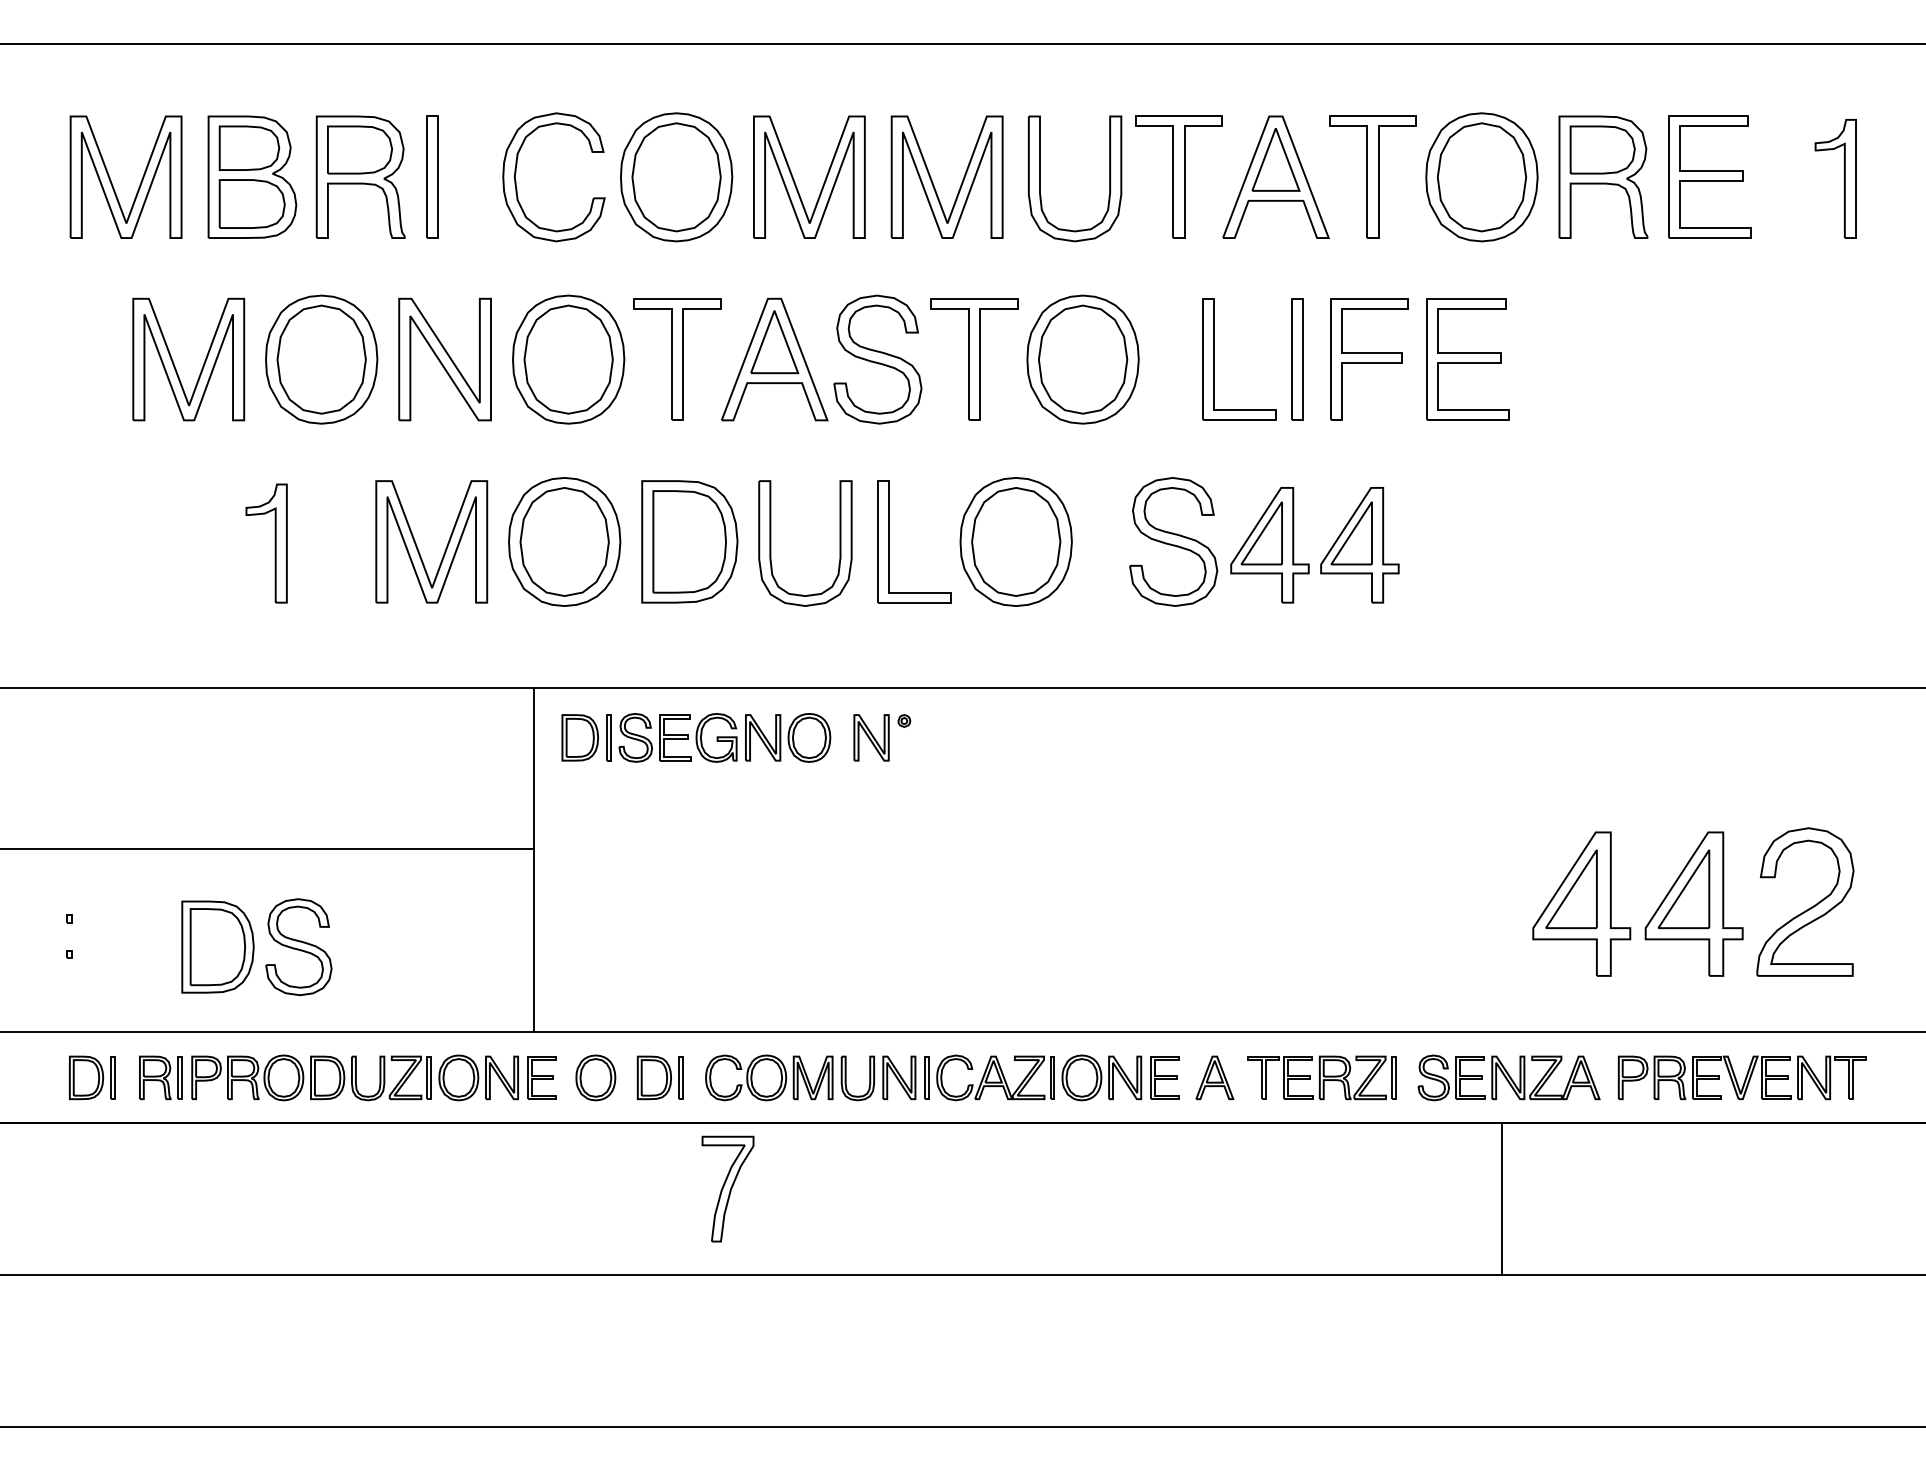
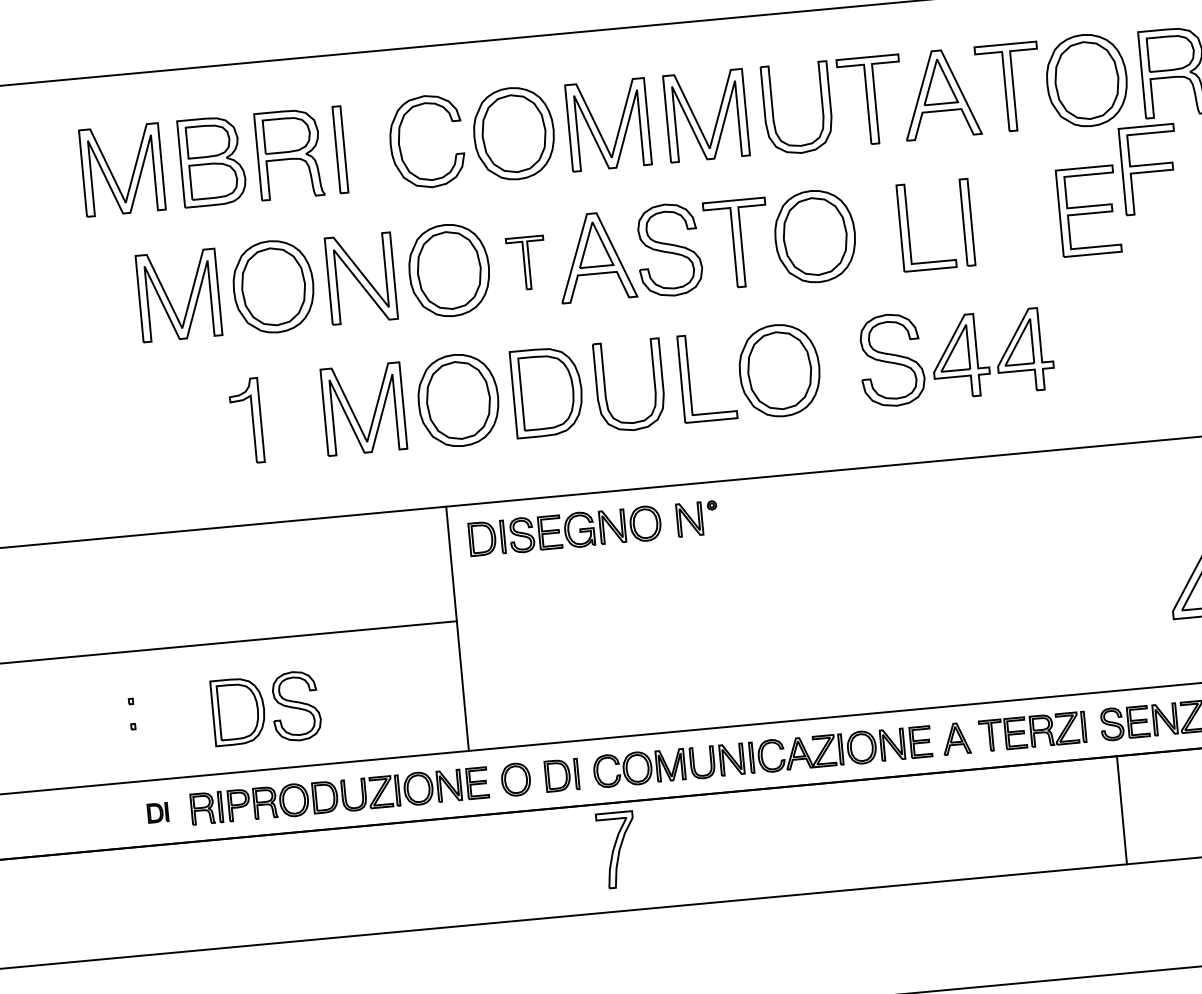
part: (677, 359) -> (526, 263), size x0.6
part: (1369, 359) -> (1150, 169), moved
part: (92, 1077) -> (157, 812), size x0.6
line: (1502, 1198) -> (1121, 809), moved

